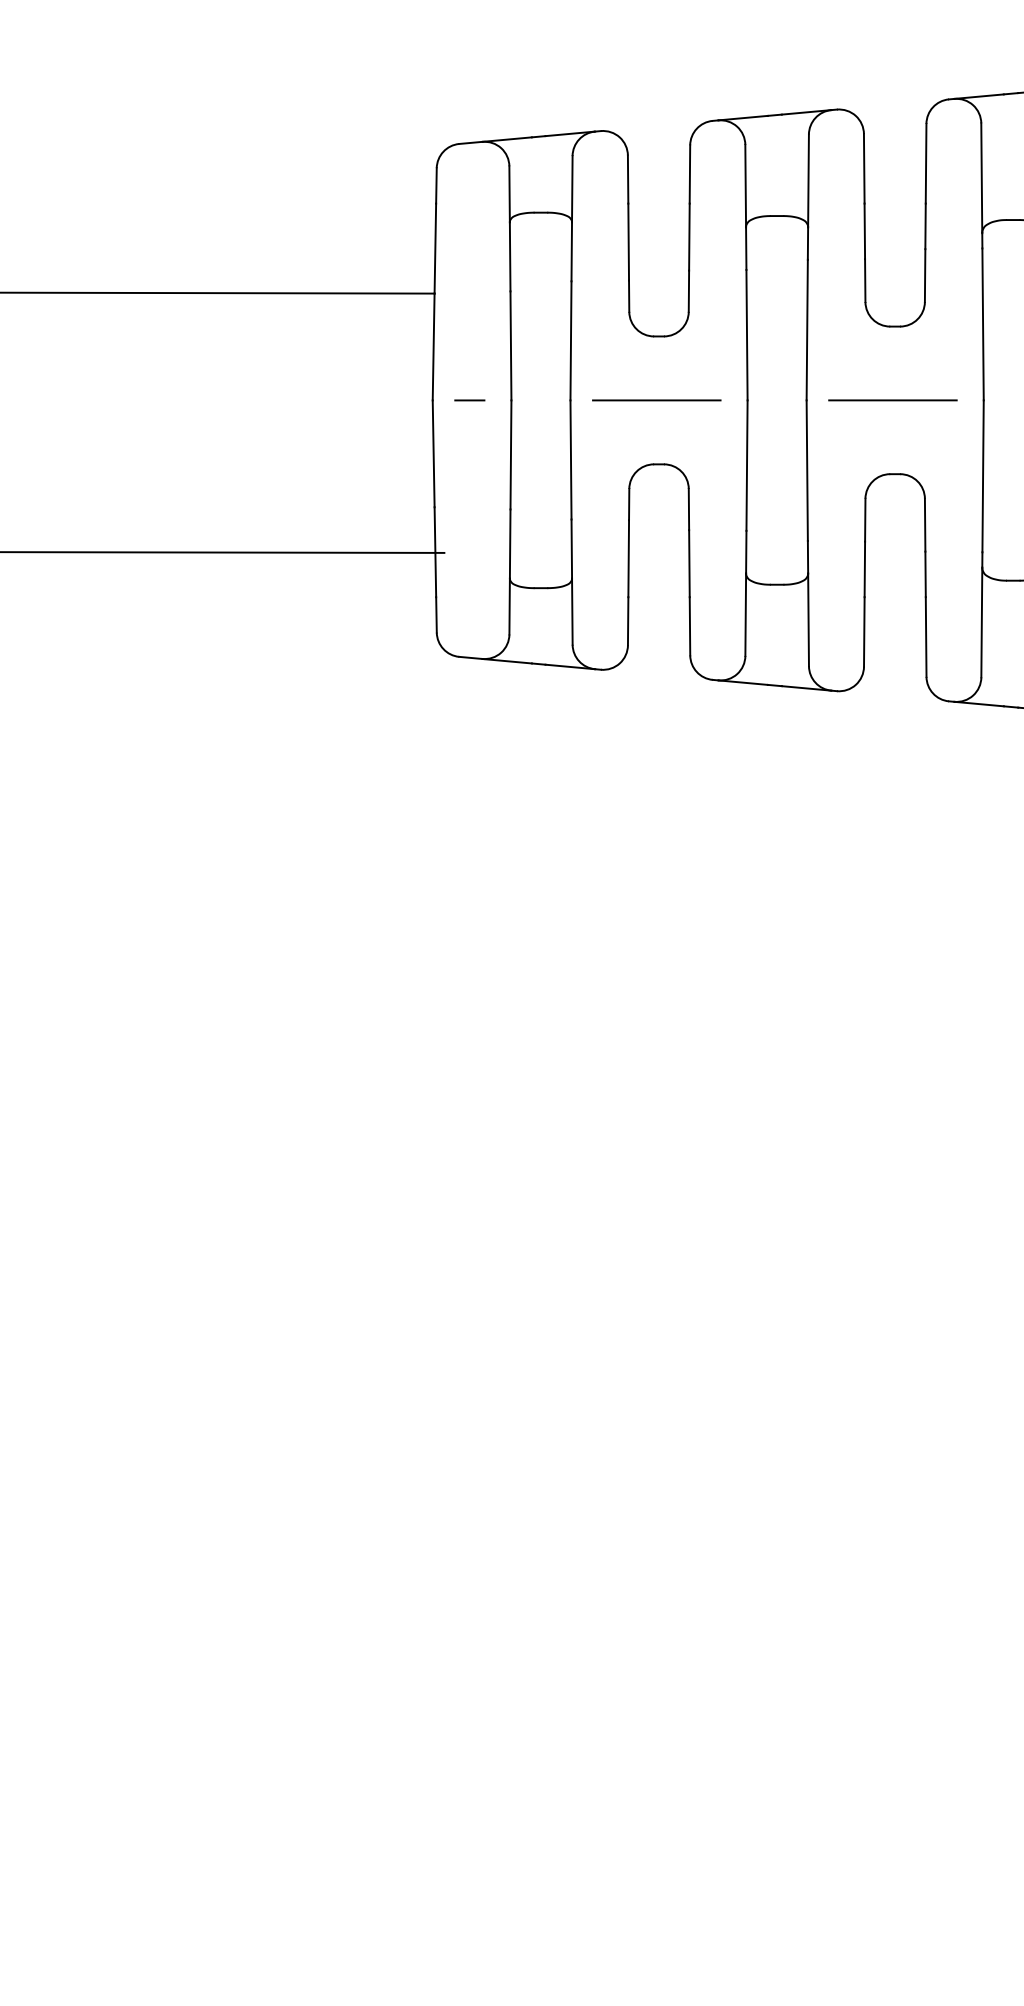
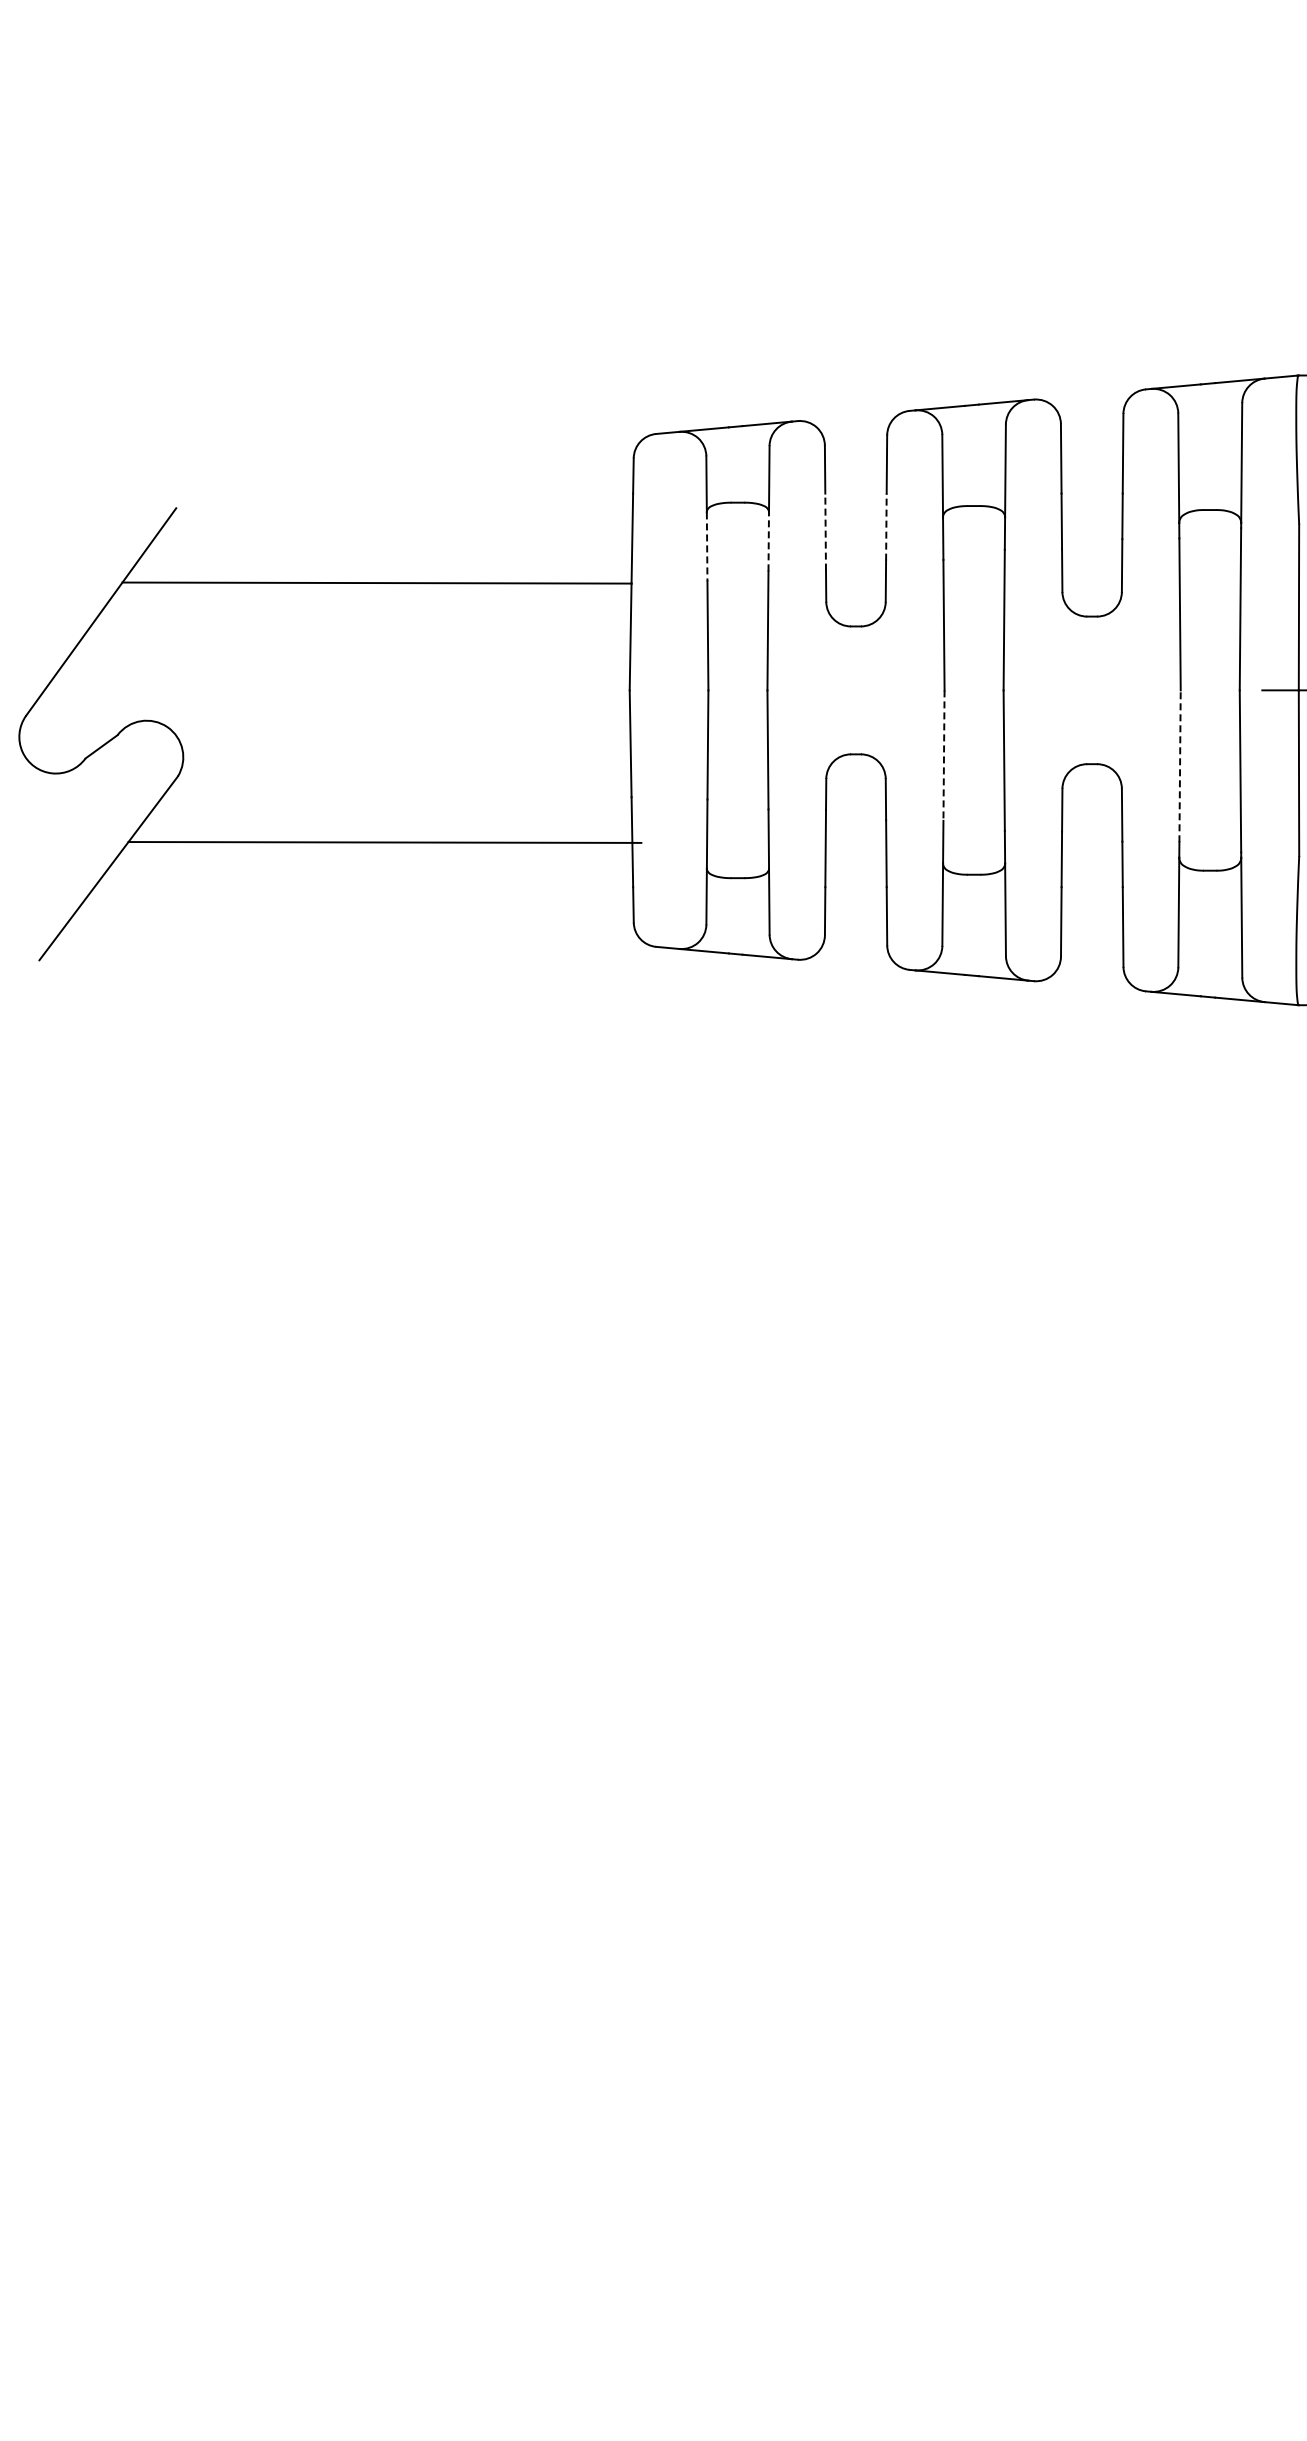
line: (689, 237) -> (886, 527), solid -> dashed
line: (628, 241) -> (825, 531), solid -> dashed
line: (571, 251) -> (768, 541), solid -> dashed
line: (510, 257) -> (707, 547), solid -> dashed
line: (469, 400) -> (666, 690), removed
line: (656, 400) -> (853, 690), removed
line: (892, 400) -> (1089, 690), removed
line: (747, 466) -> (944, 756), solid -> dashed
line: (983, 476) -> (1180, 766), solid -> dashed

